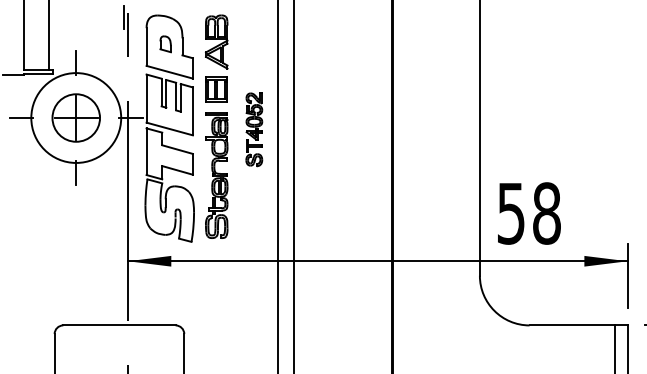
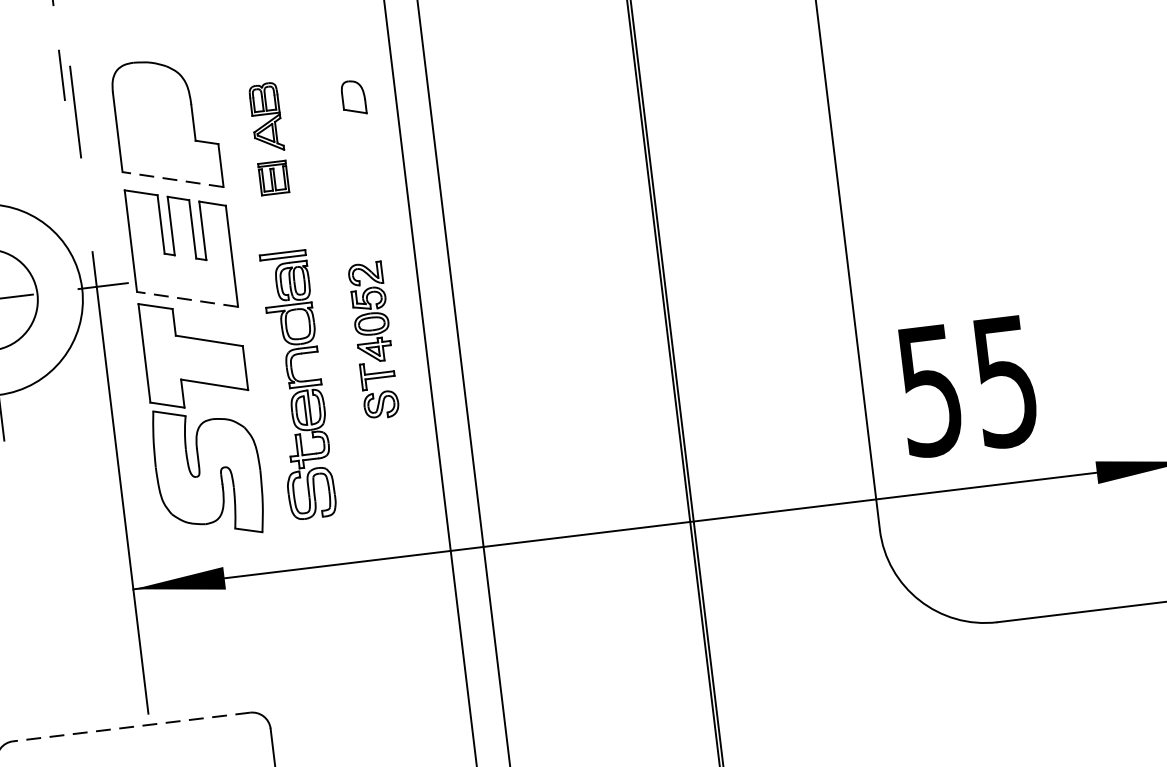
part: (165, 44) -> (353, 98), moved
part: (216, 58) -> (268, 138), size x0.6
line: (169, 72) -> (172, 180), solid -> dashed
line: (169, 128) -> (186, 298), solid -> dashed
part: (254, 129) -> (374, 340), moved
text: (546, 213) -> (1004, 381), 58 -> 55
line: (118, 325) -> (129, 727), solid -> dashed

